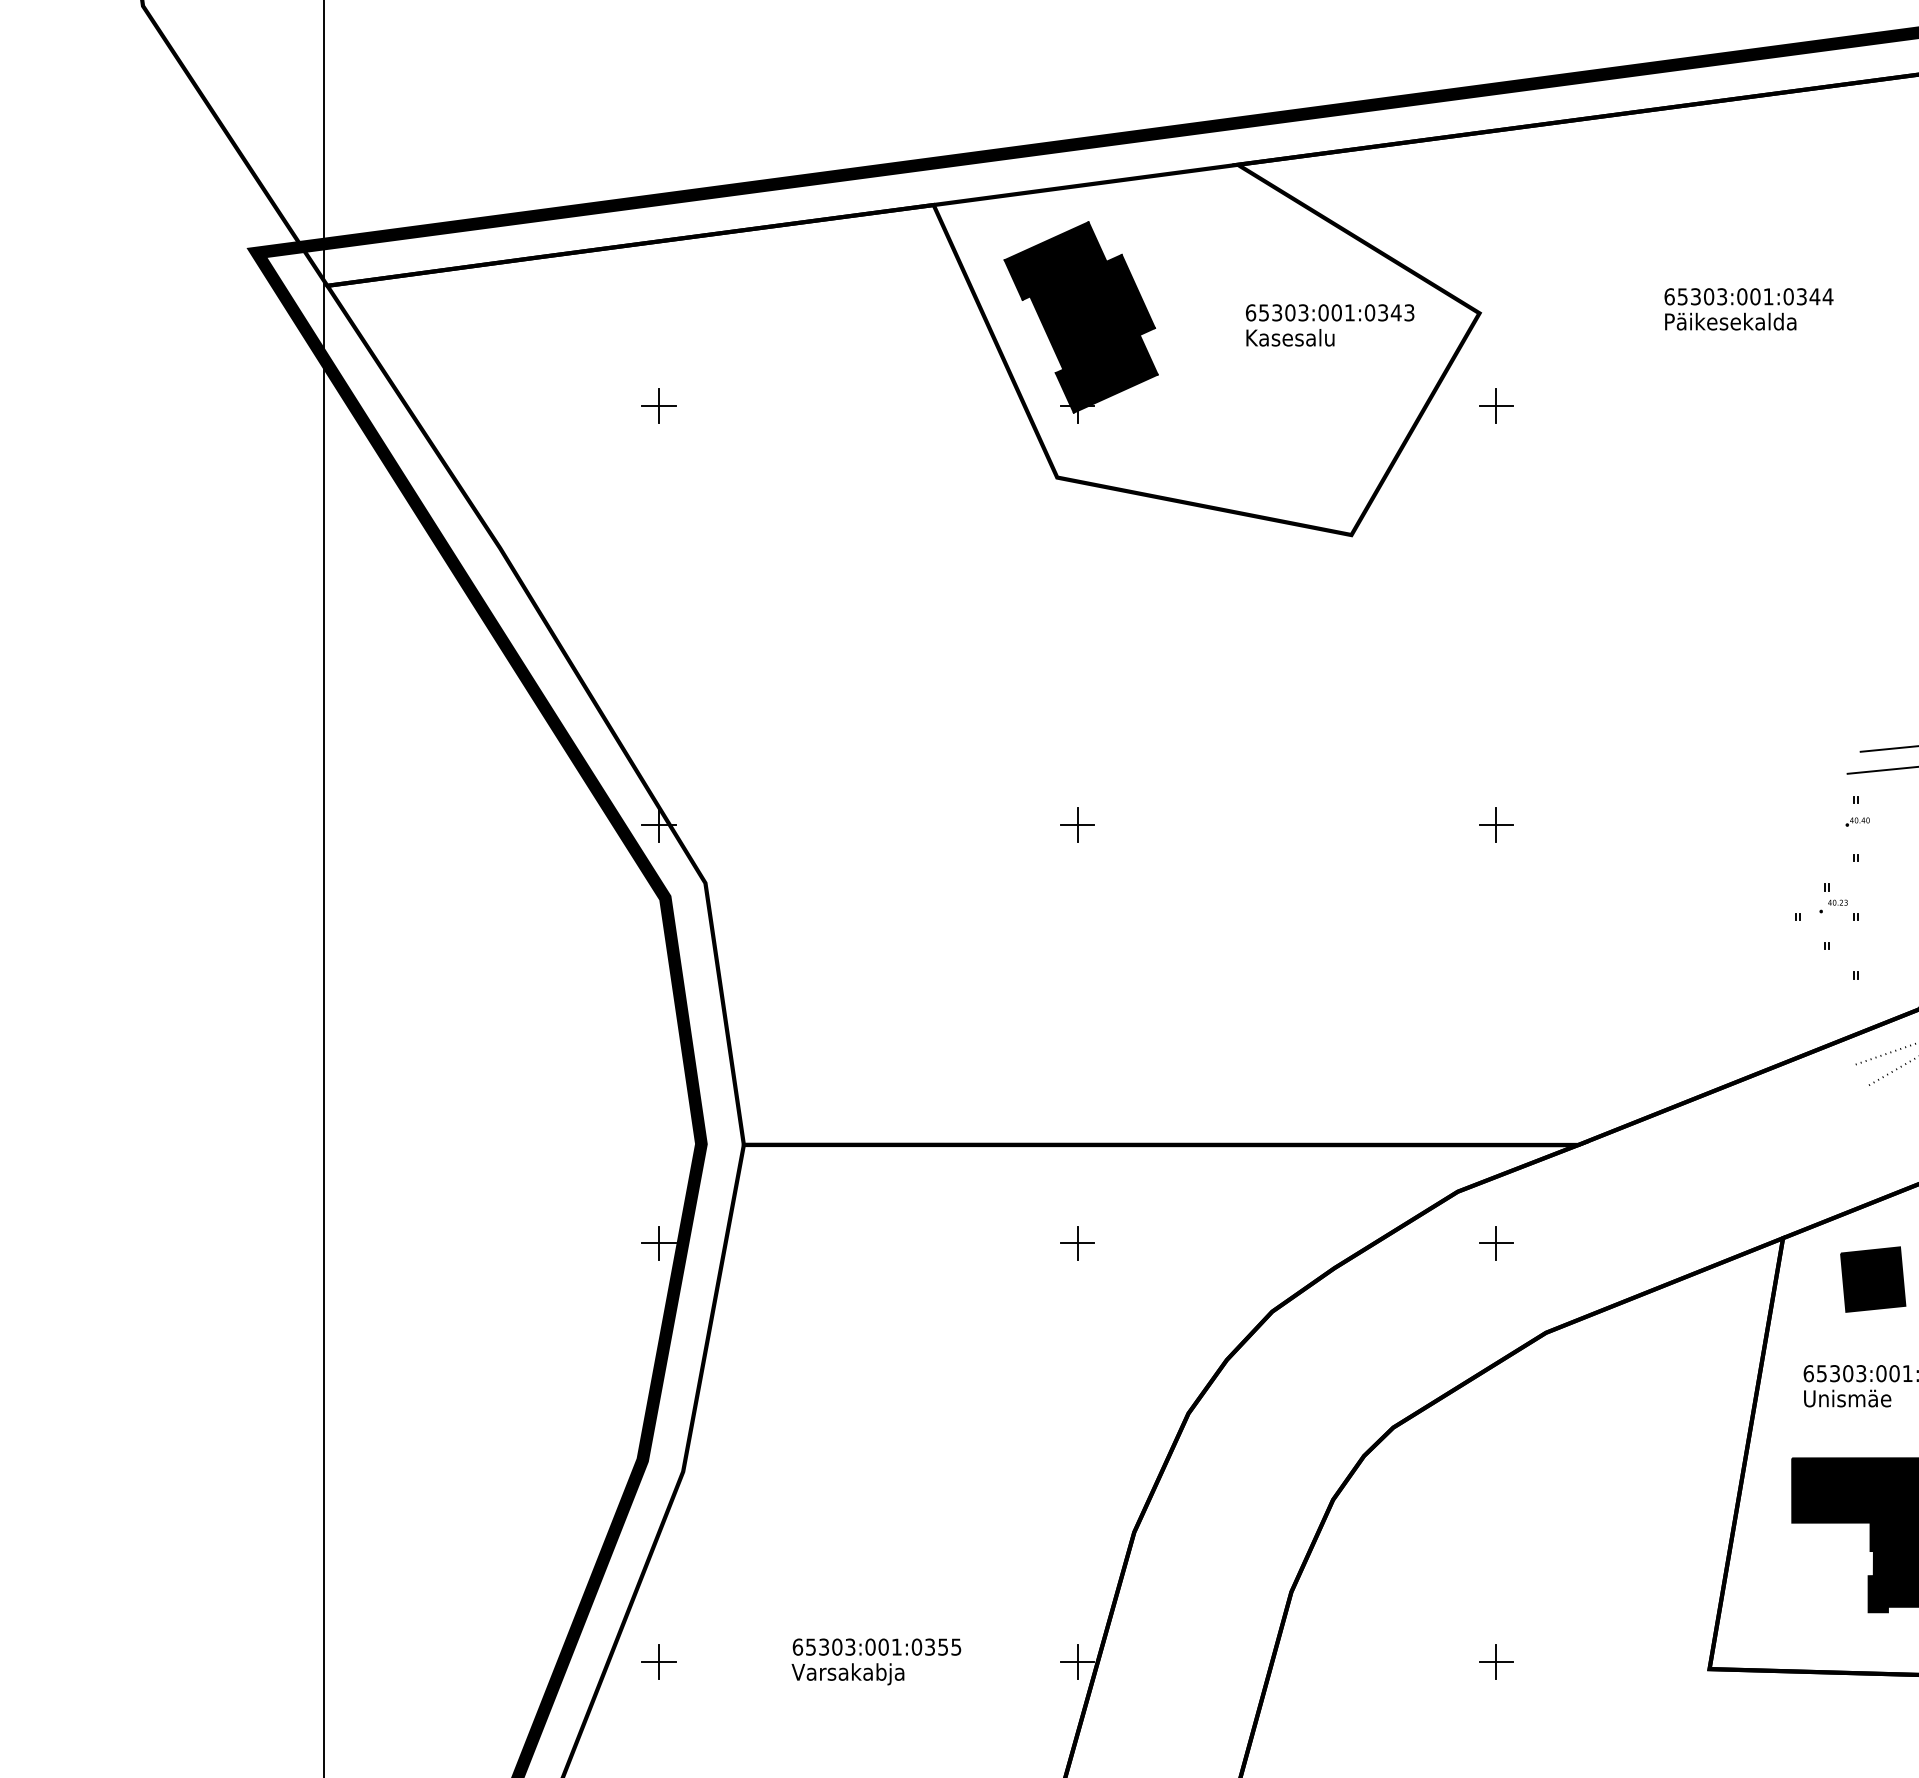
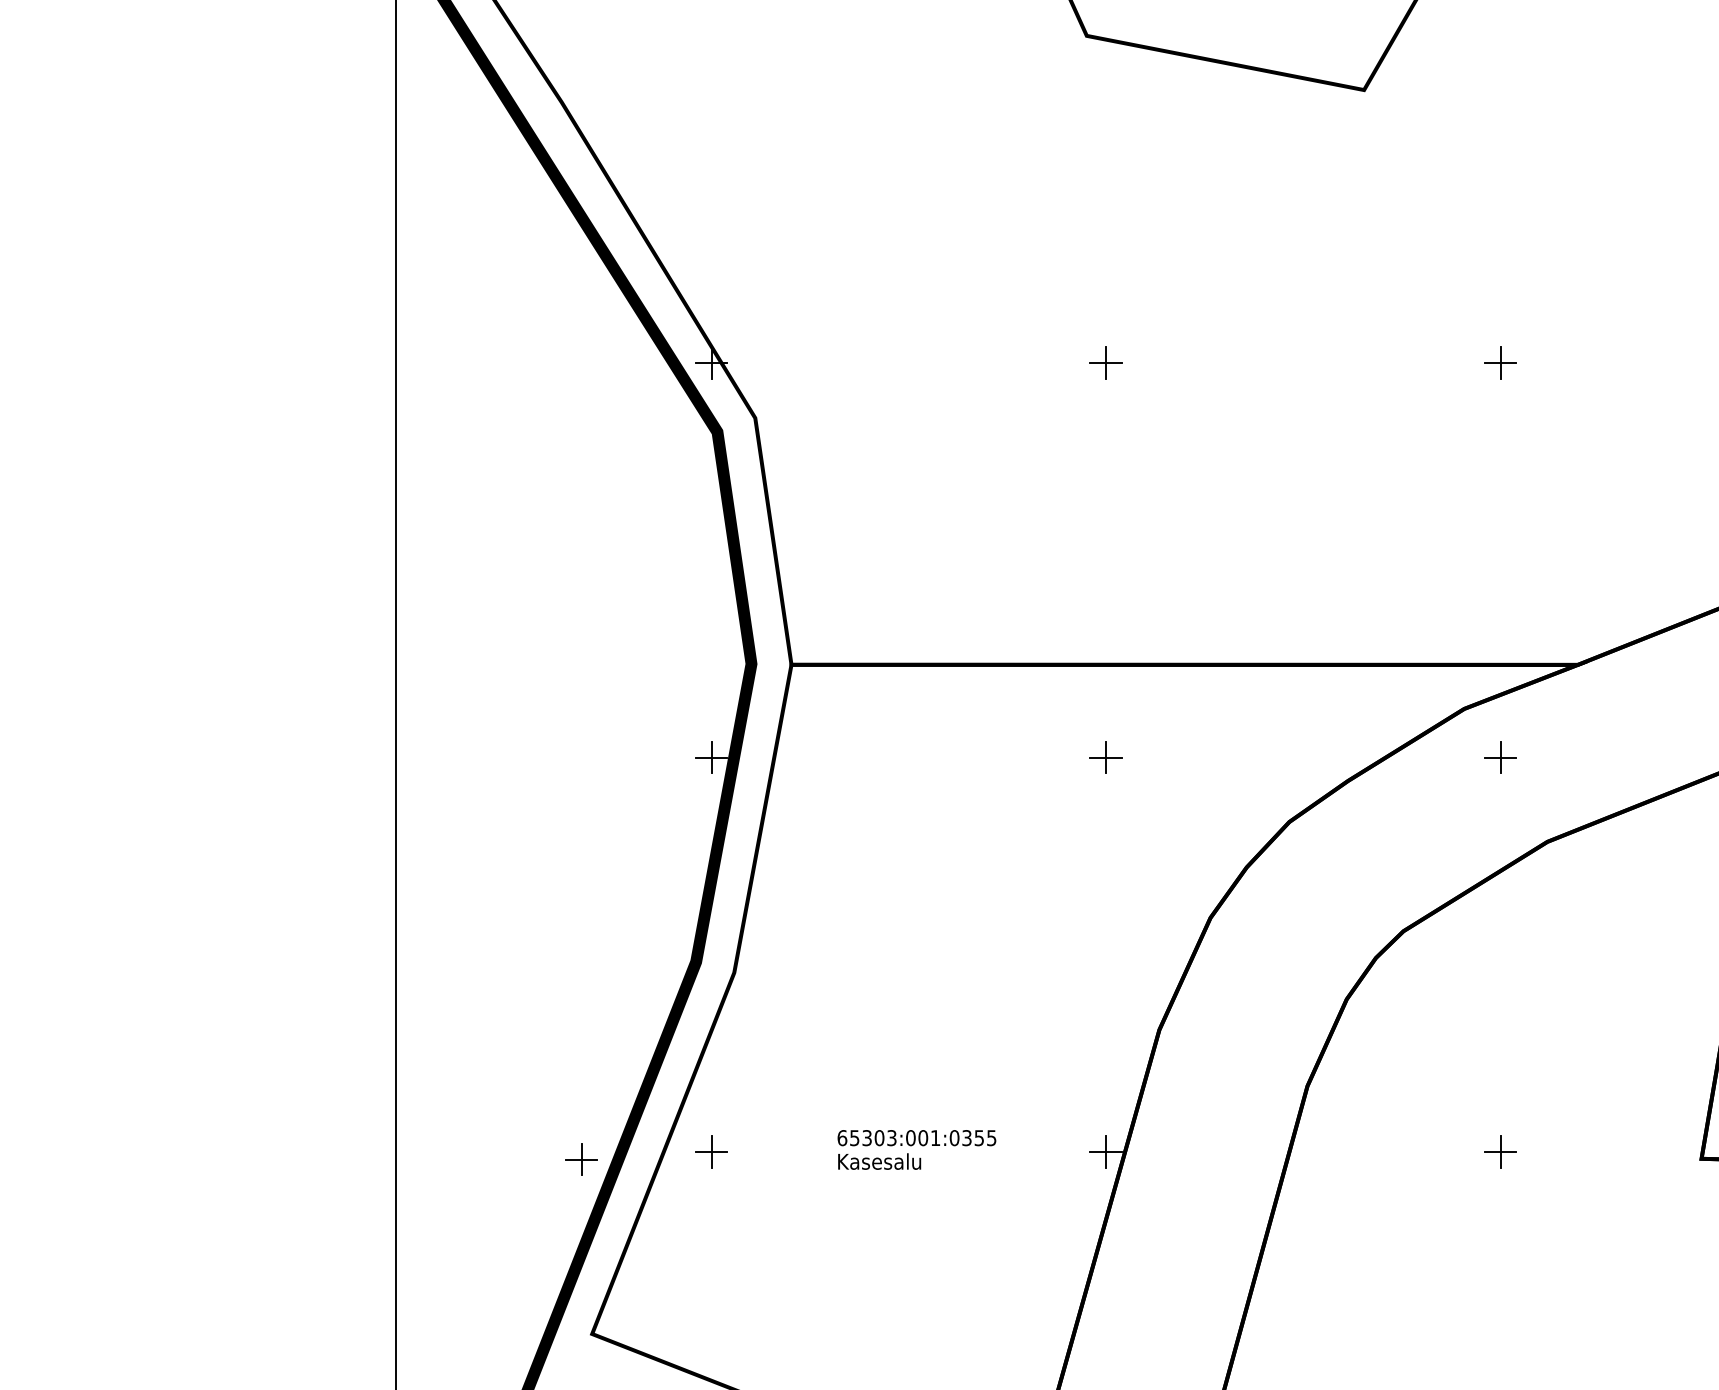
part: (520, 1669) -> (580, 1159), added
text: (847, 1674) -> (889, 1163), Varsakabja -> Kasesalu

